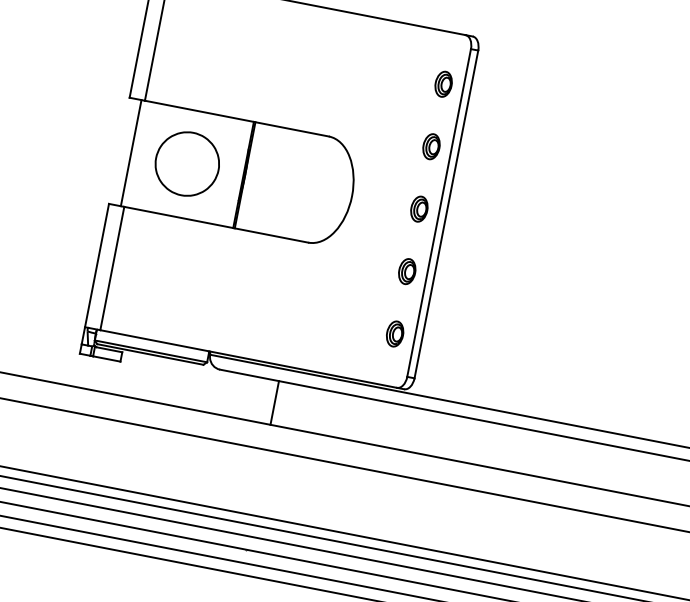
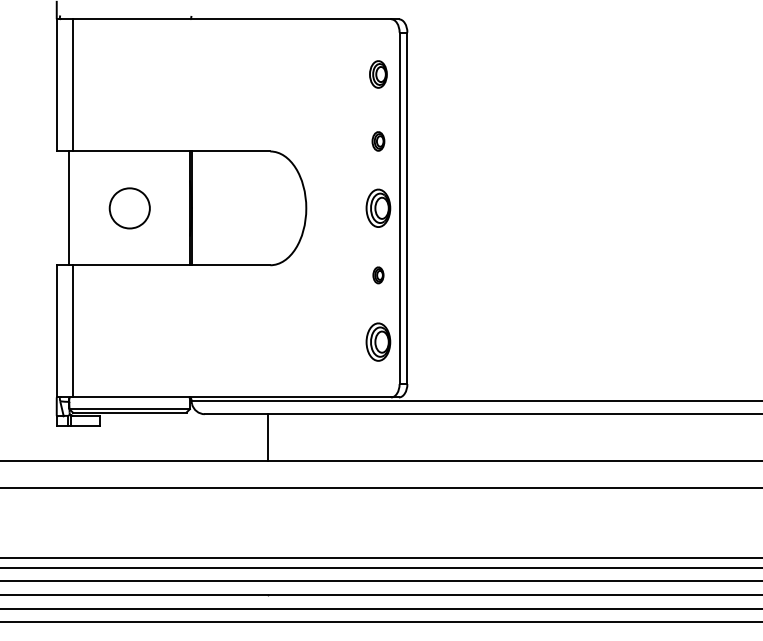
part: (431, 146) -> (378, 141), size x0.7
part: (187, 164) -> (129, 208), size x0.6
part: (419, 209) -> (378, 208), size x1.4
part: (407, 271) -> (378, 275), size x0.6
part: (395, 334) -> (378, 342), size x1.4

